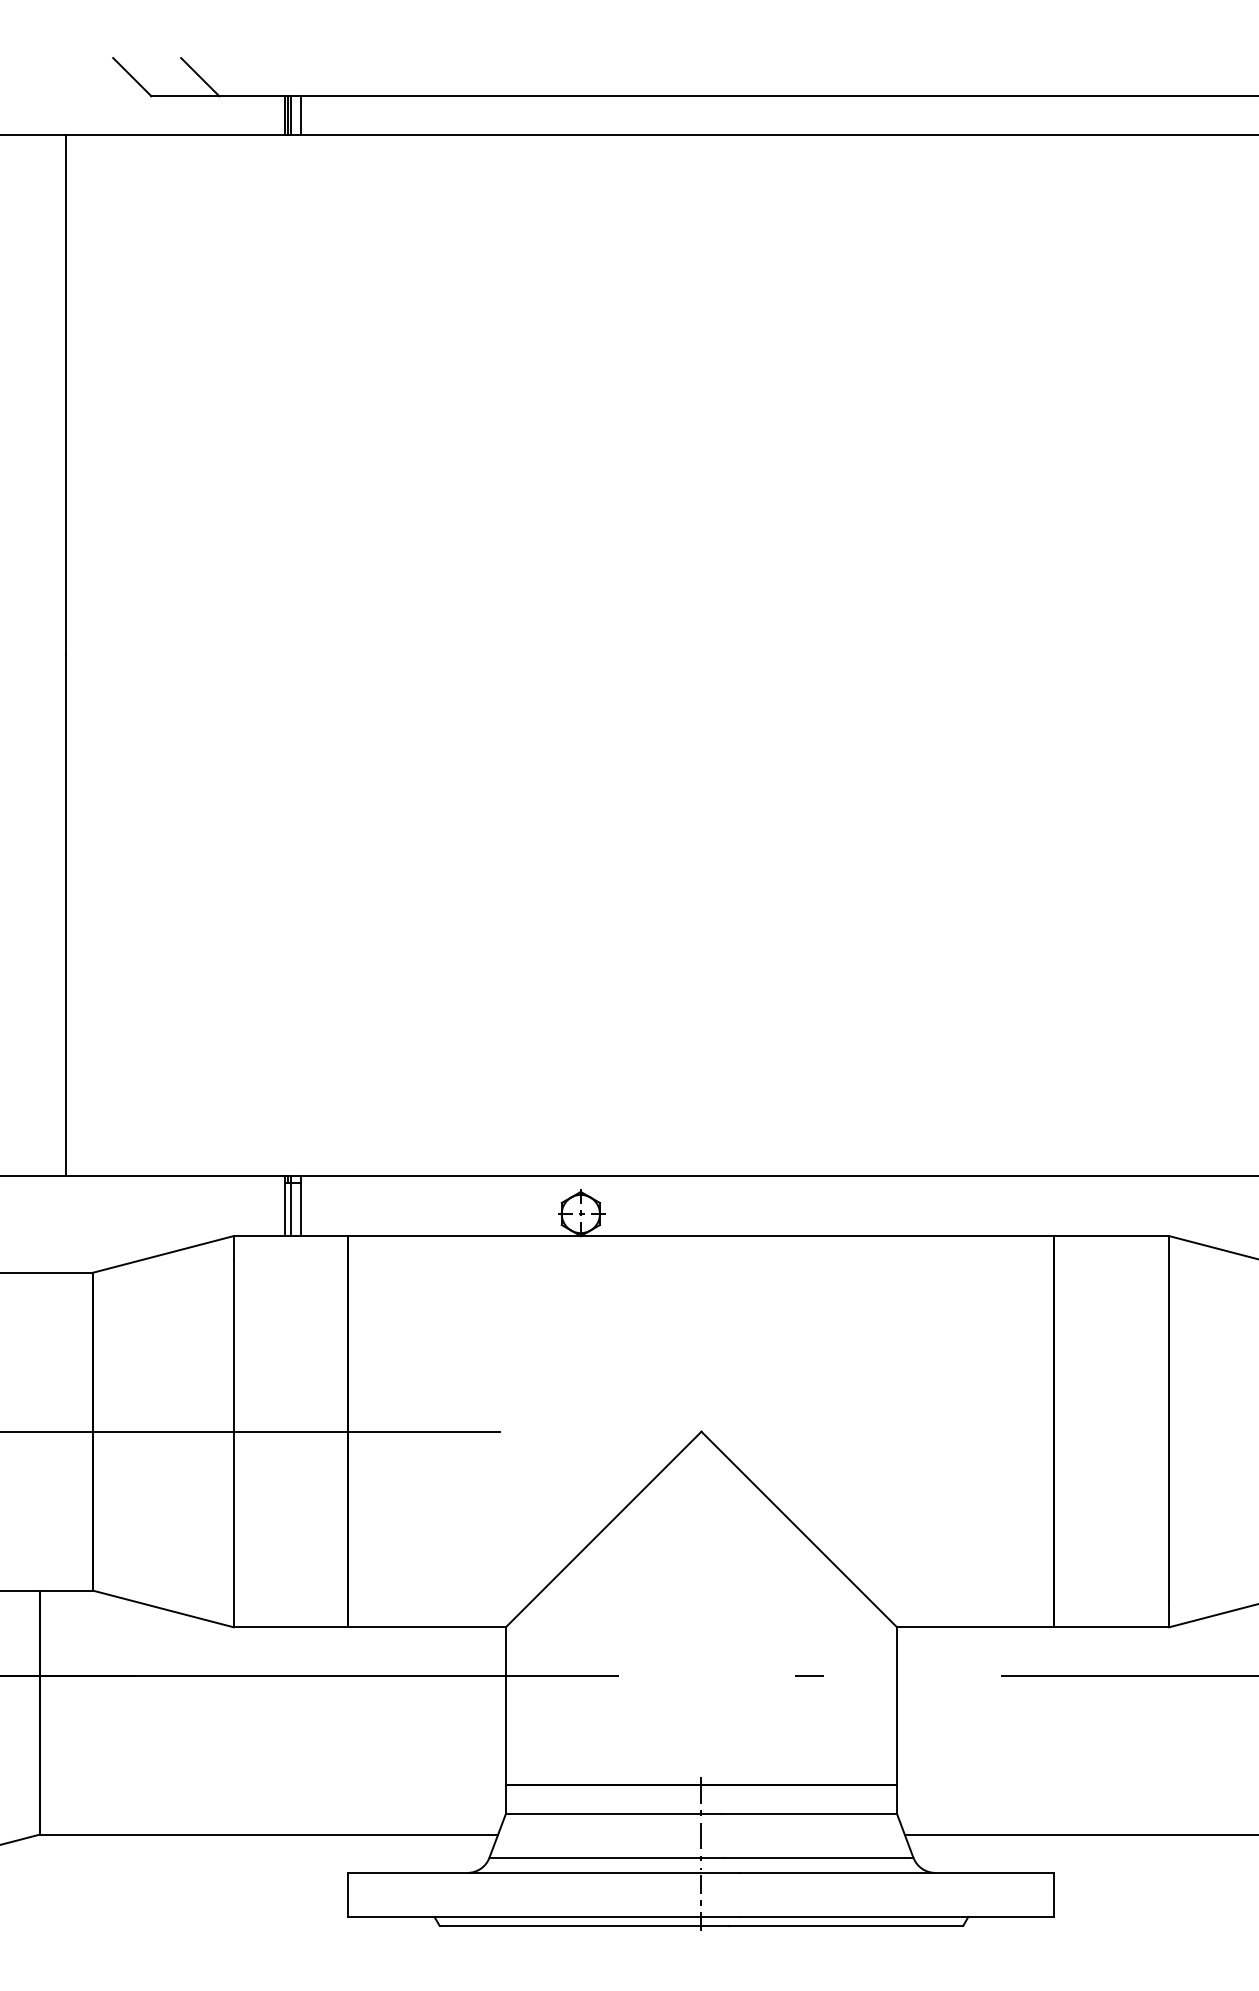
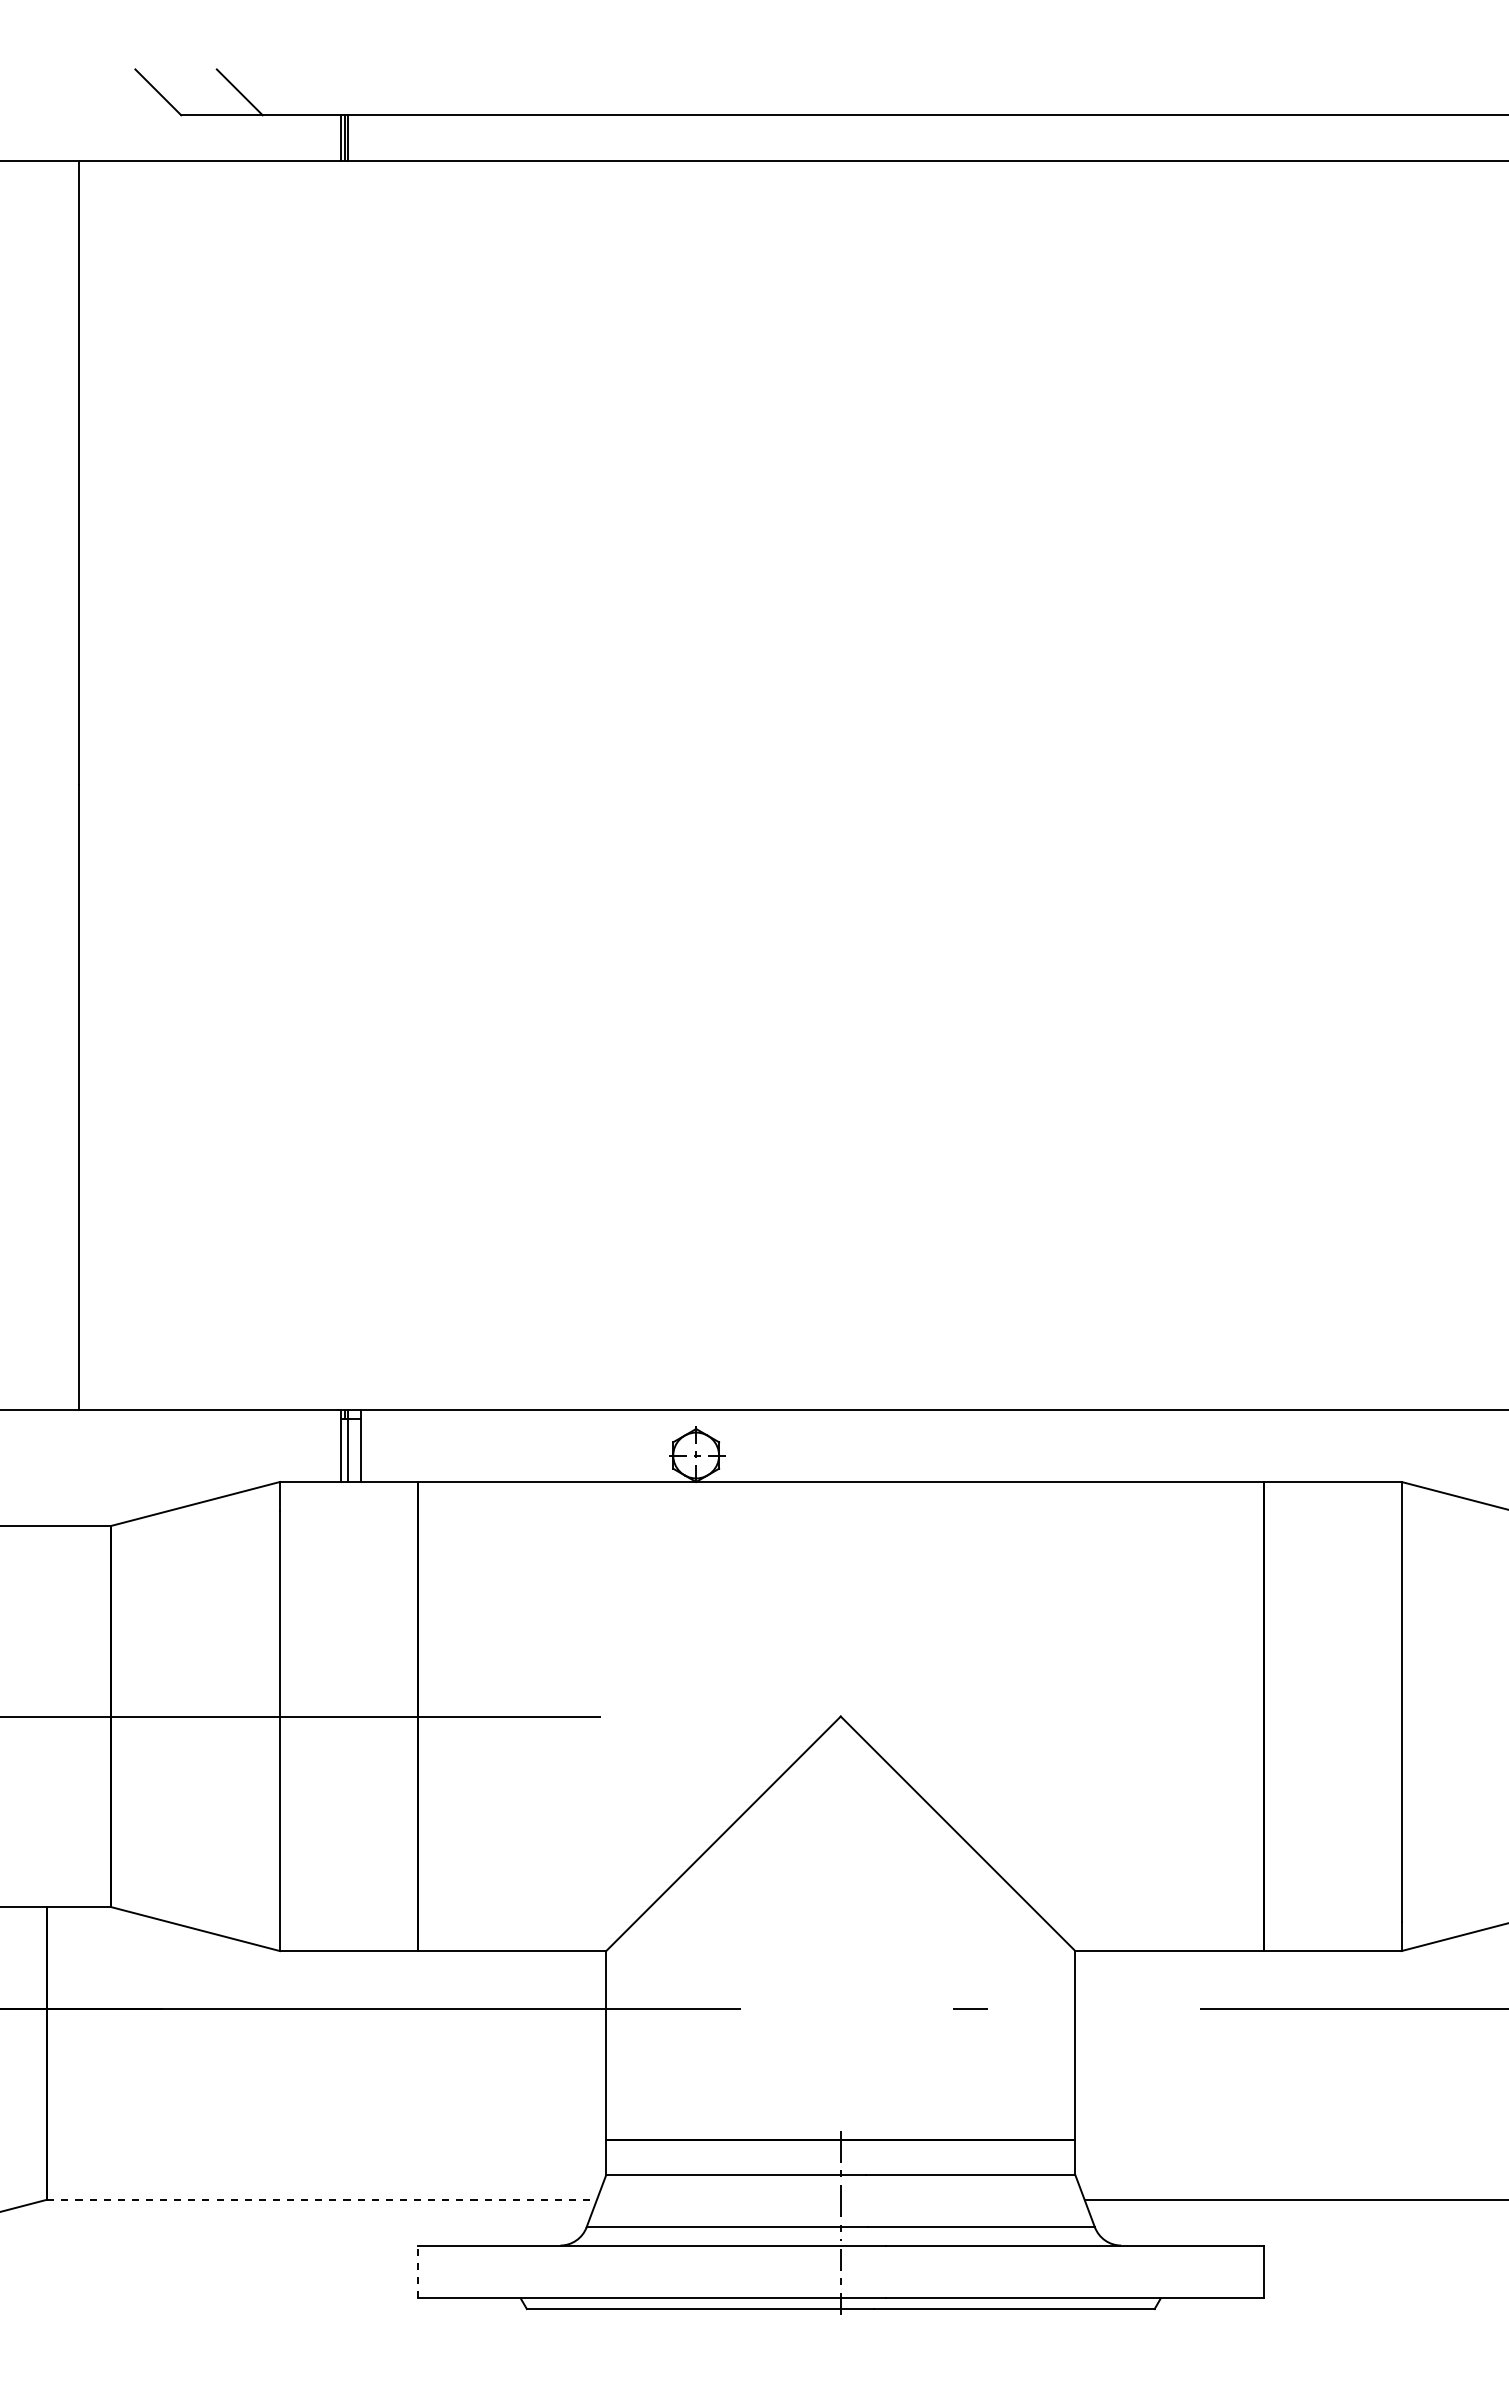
line: (301, 115) -> (361, 138), removed
line: (269, 1834) -> (322, 2199), solid -> dashed
line: (348, 1894) -> (417, 2271), solid -> dashed

